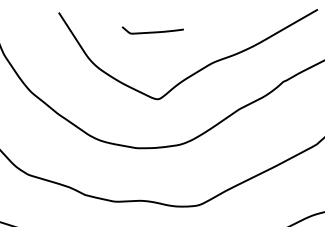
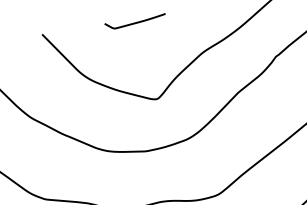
curve: (152, 31) -> (135, 22), moved

